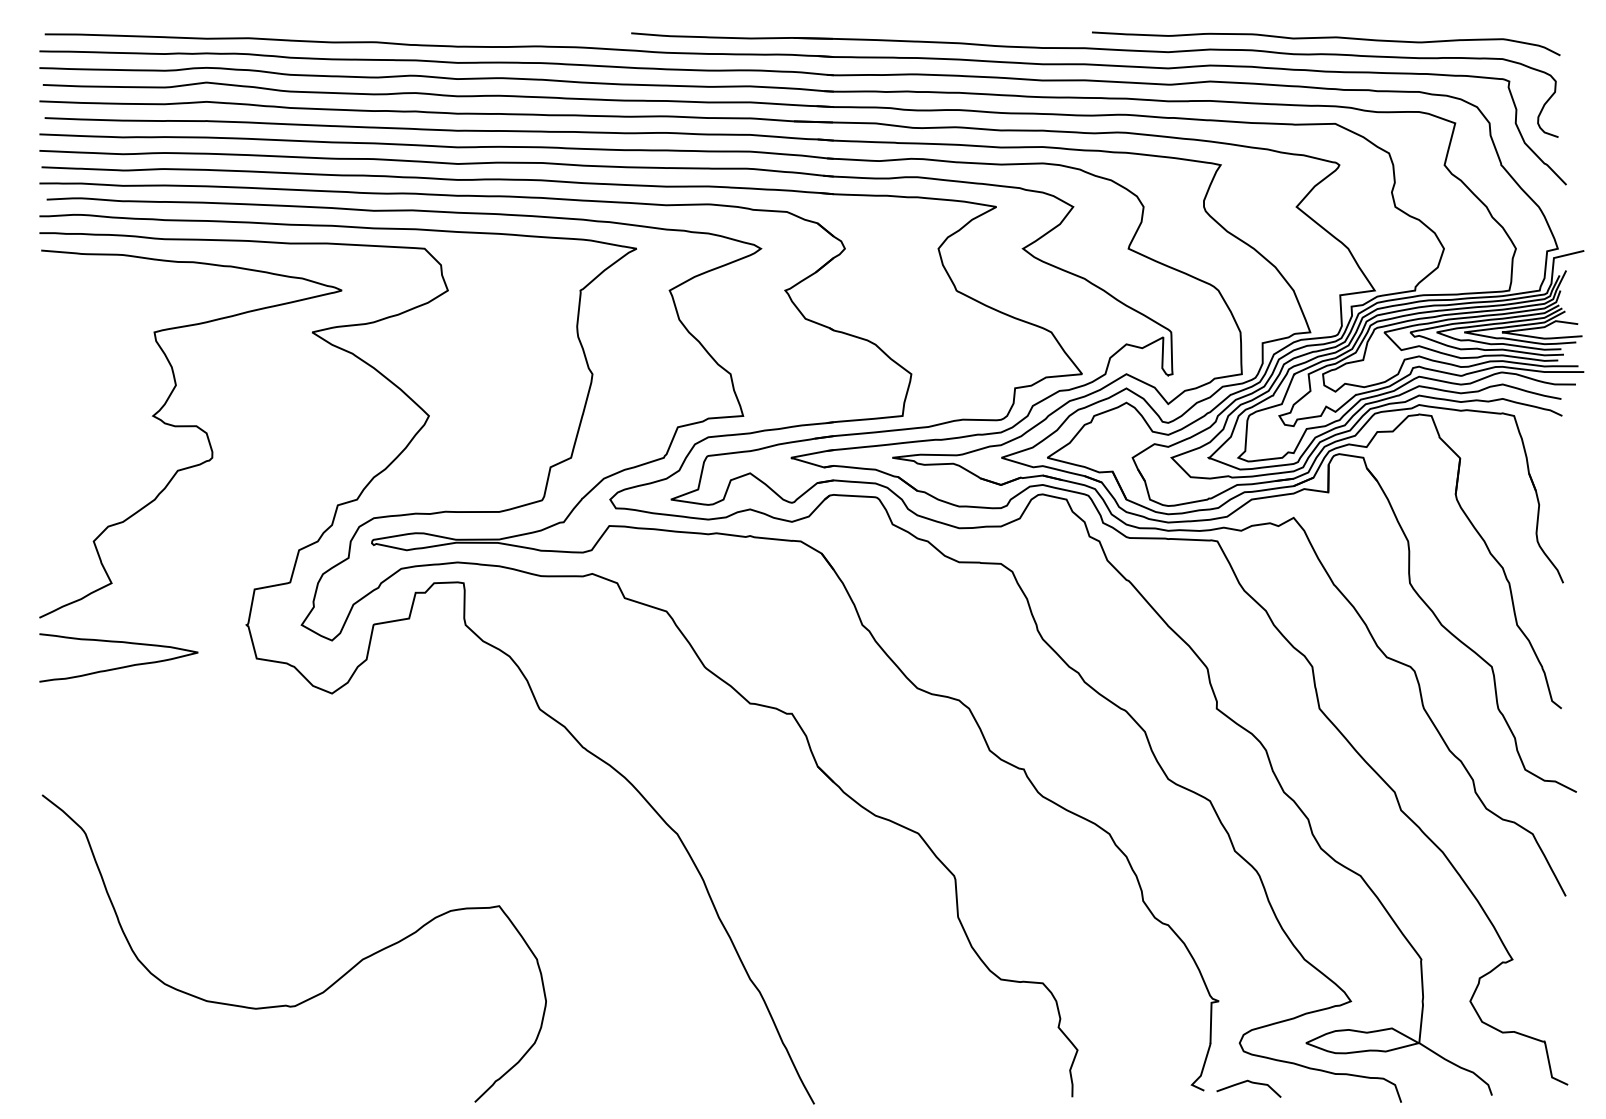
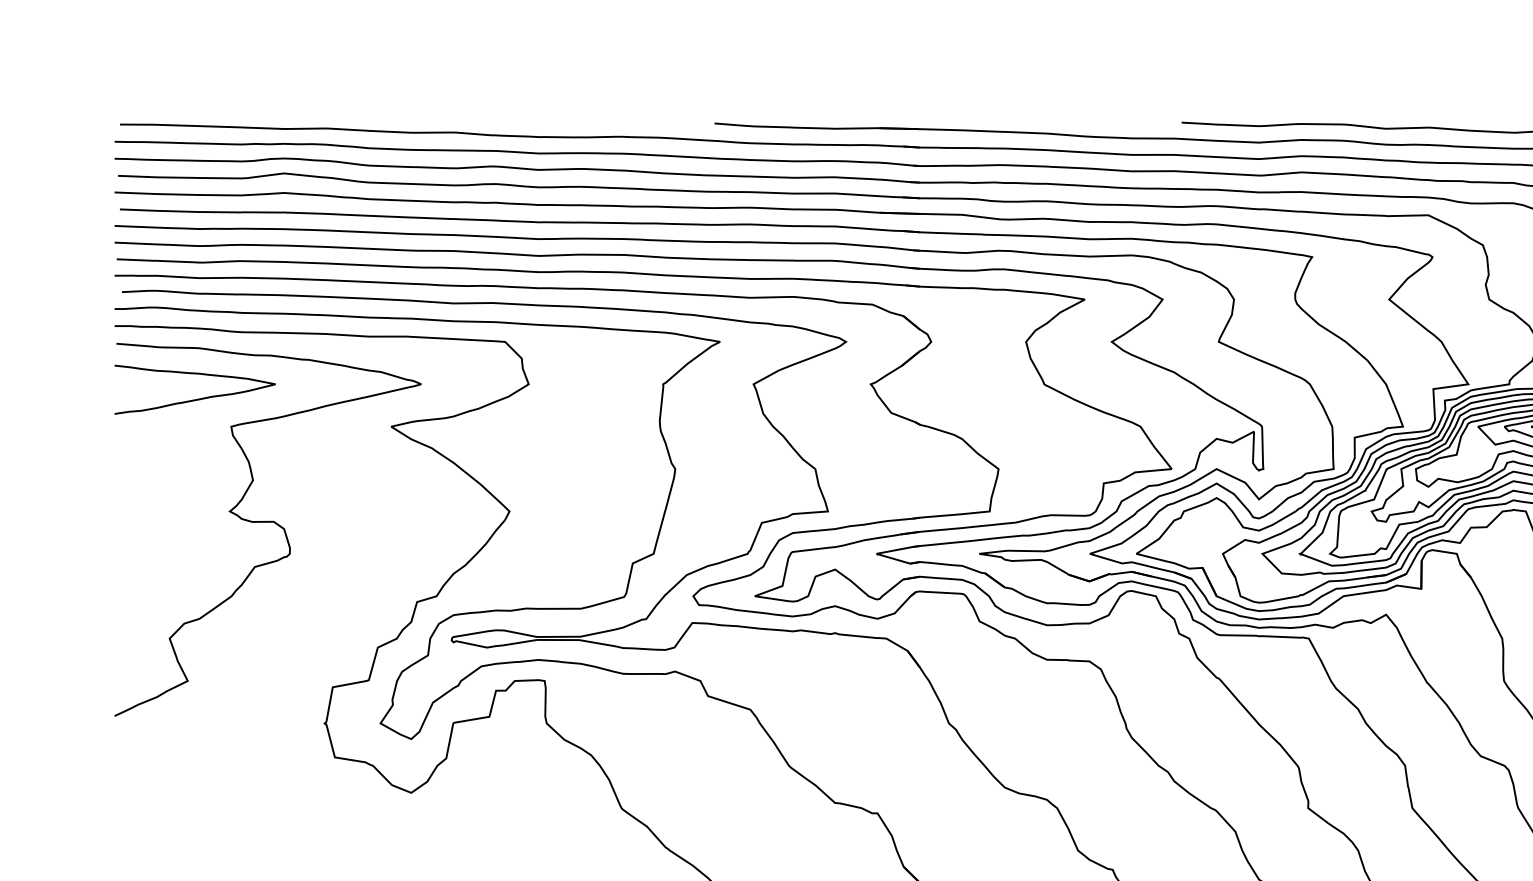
curve: (121, 666) -> (197, 398), moved

